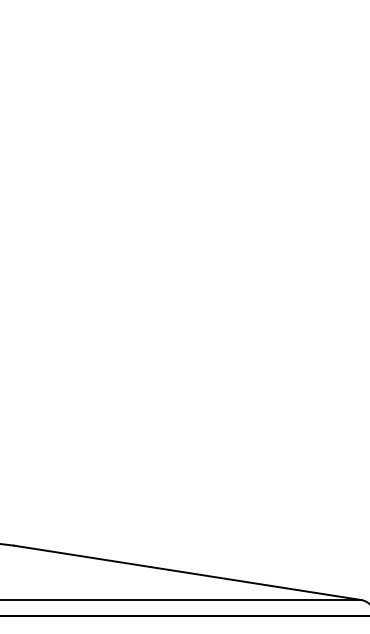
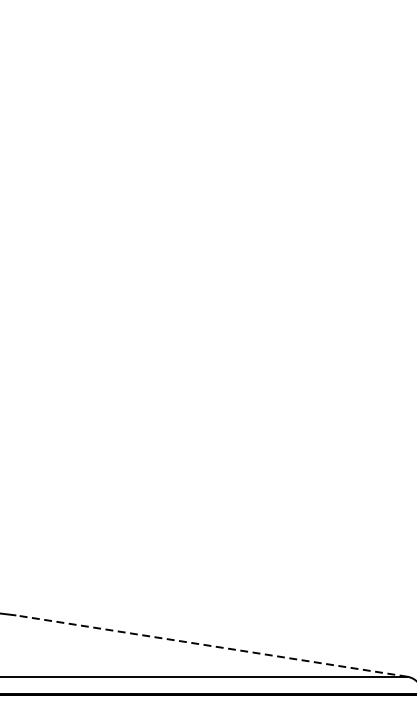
line: (187, 572) -> (211, 645), solid -> dashed

